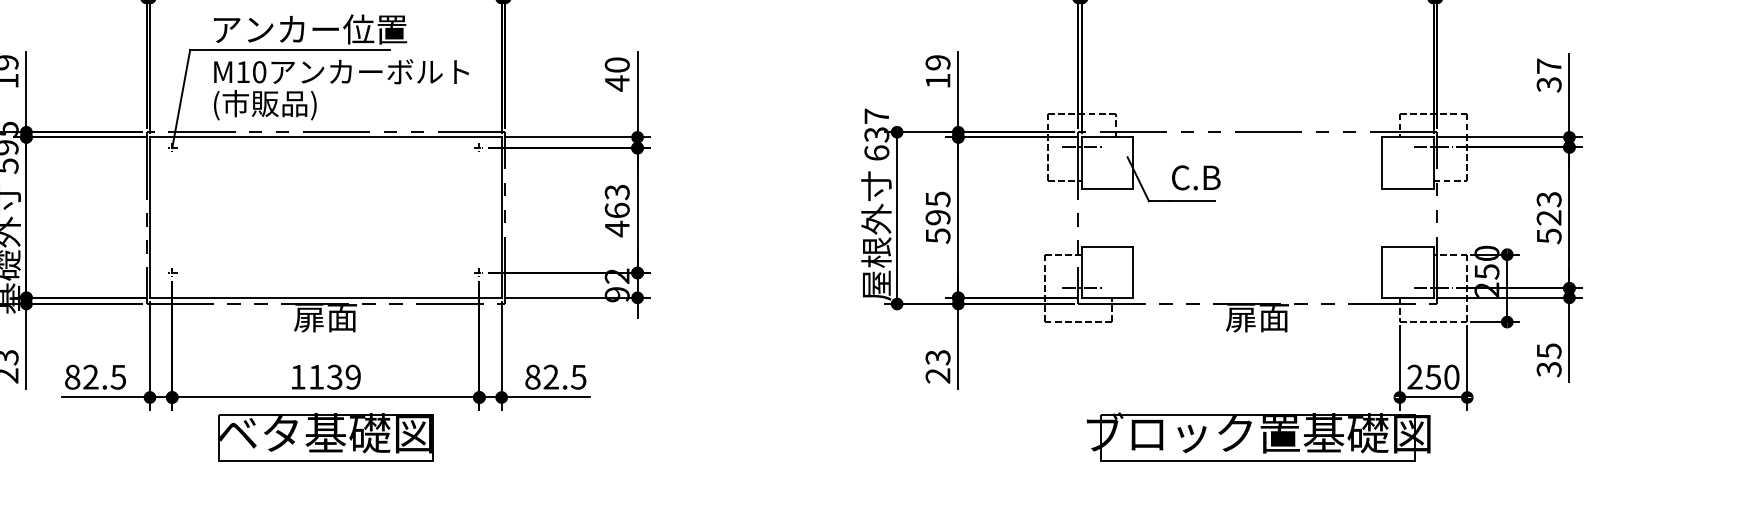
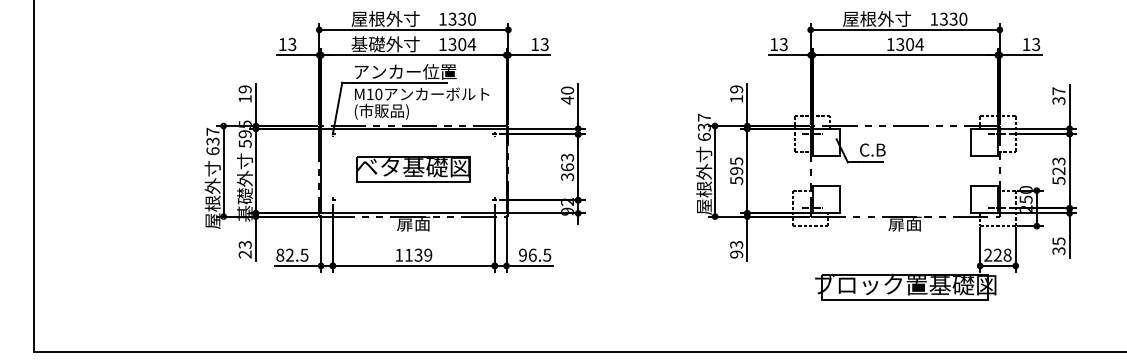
text: (617, 227) -> (567, 176), 463 -> 363
text: (541, 375) -> (527, 254), 82.5 -> 96.5
text: (939, 375) -> (737, 254), 23 -> 93
text: (1442, 375) -> (1002, 254), 250 -> 228
part: (325, 438) -> (413, 169), moved

